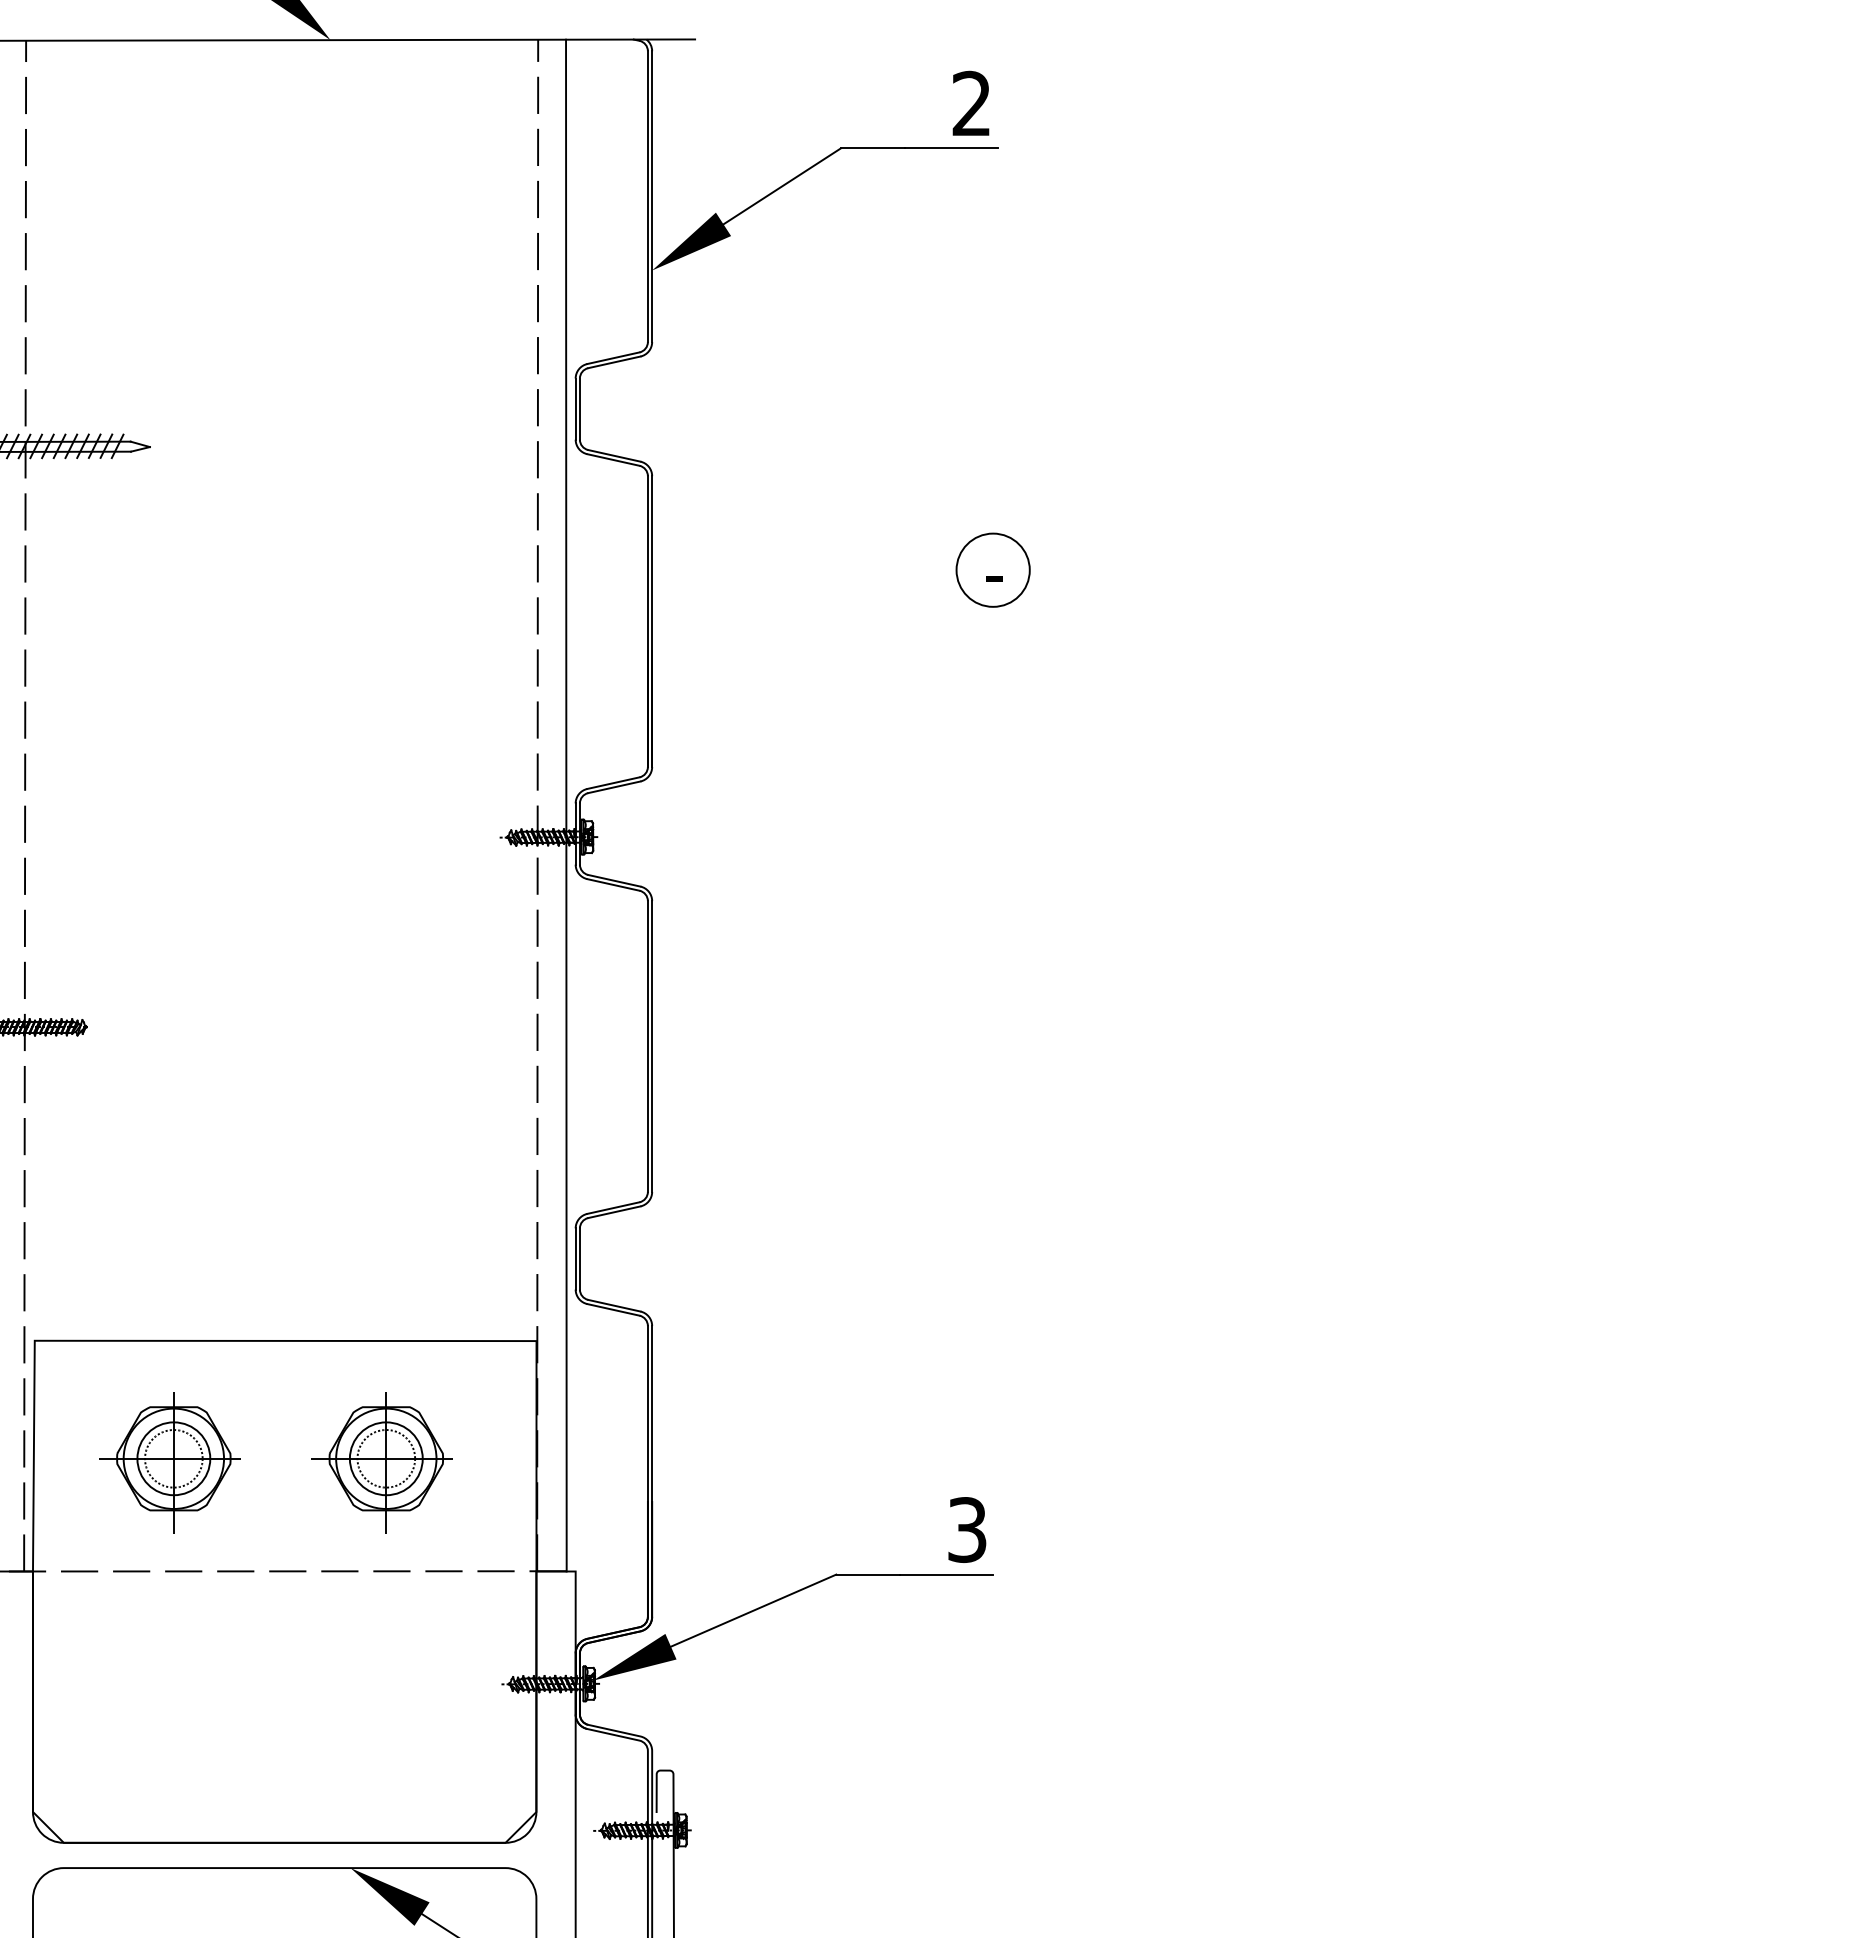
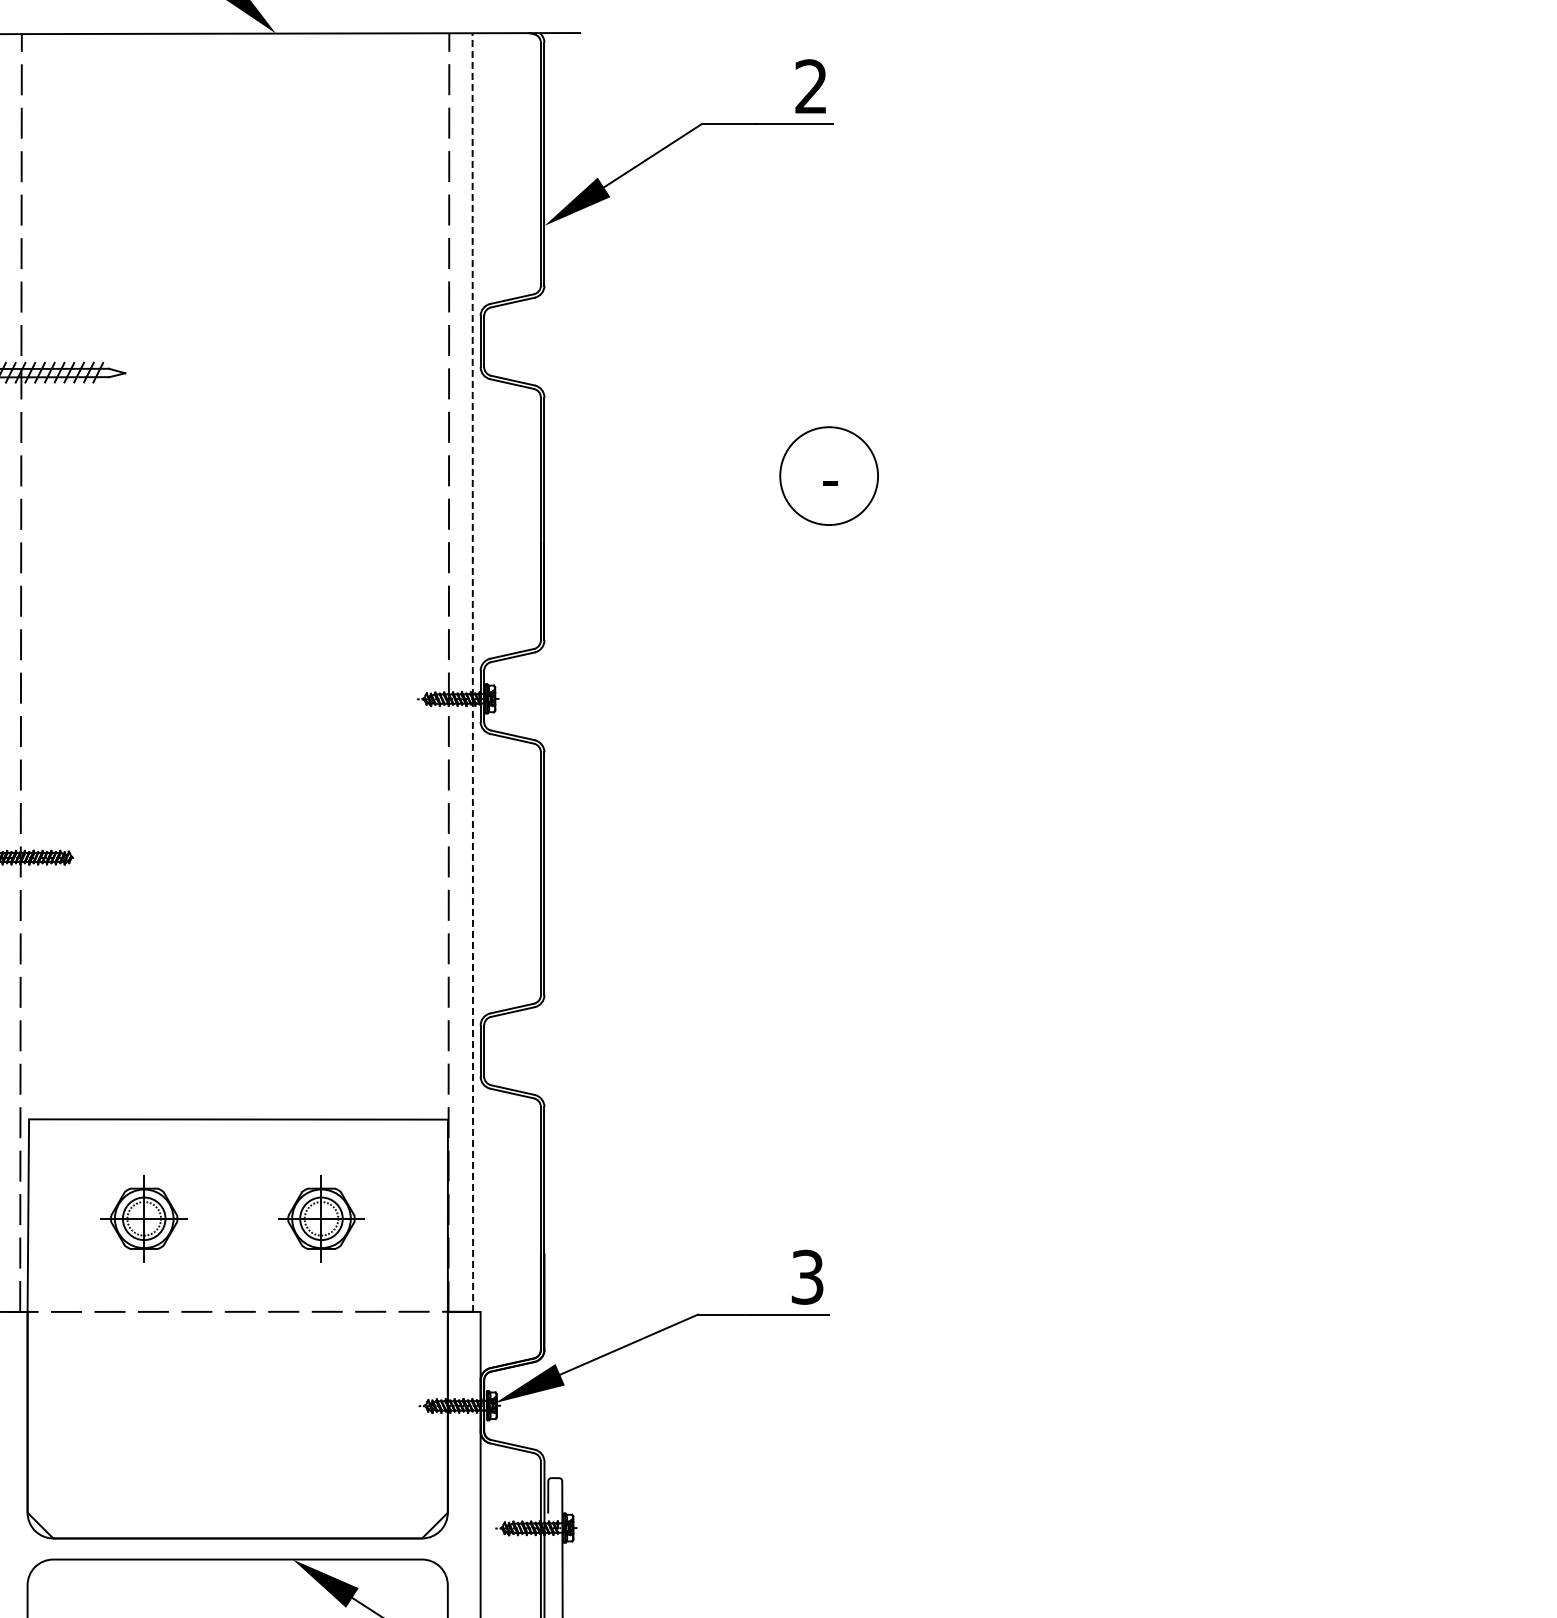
circle: (992, 569) -> (828, 475), size x1.6
line: (565, 805) -> (472, 672), solid -> dashed
part: (169, 1461) -> (141, 1220), size x0.7
part: (381, 1461) -> (318, 1220), size x0.7

